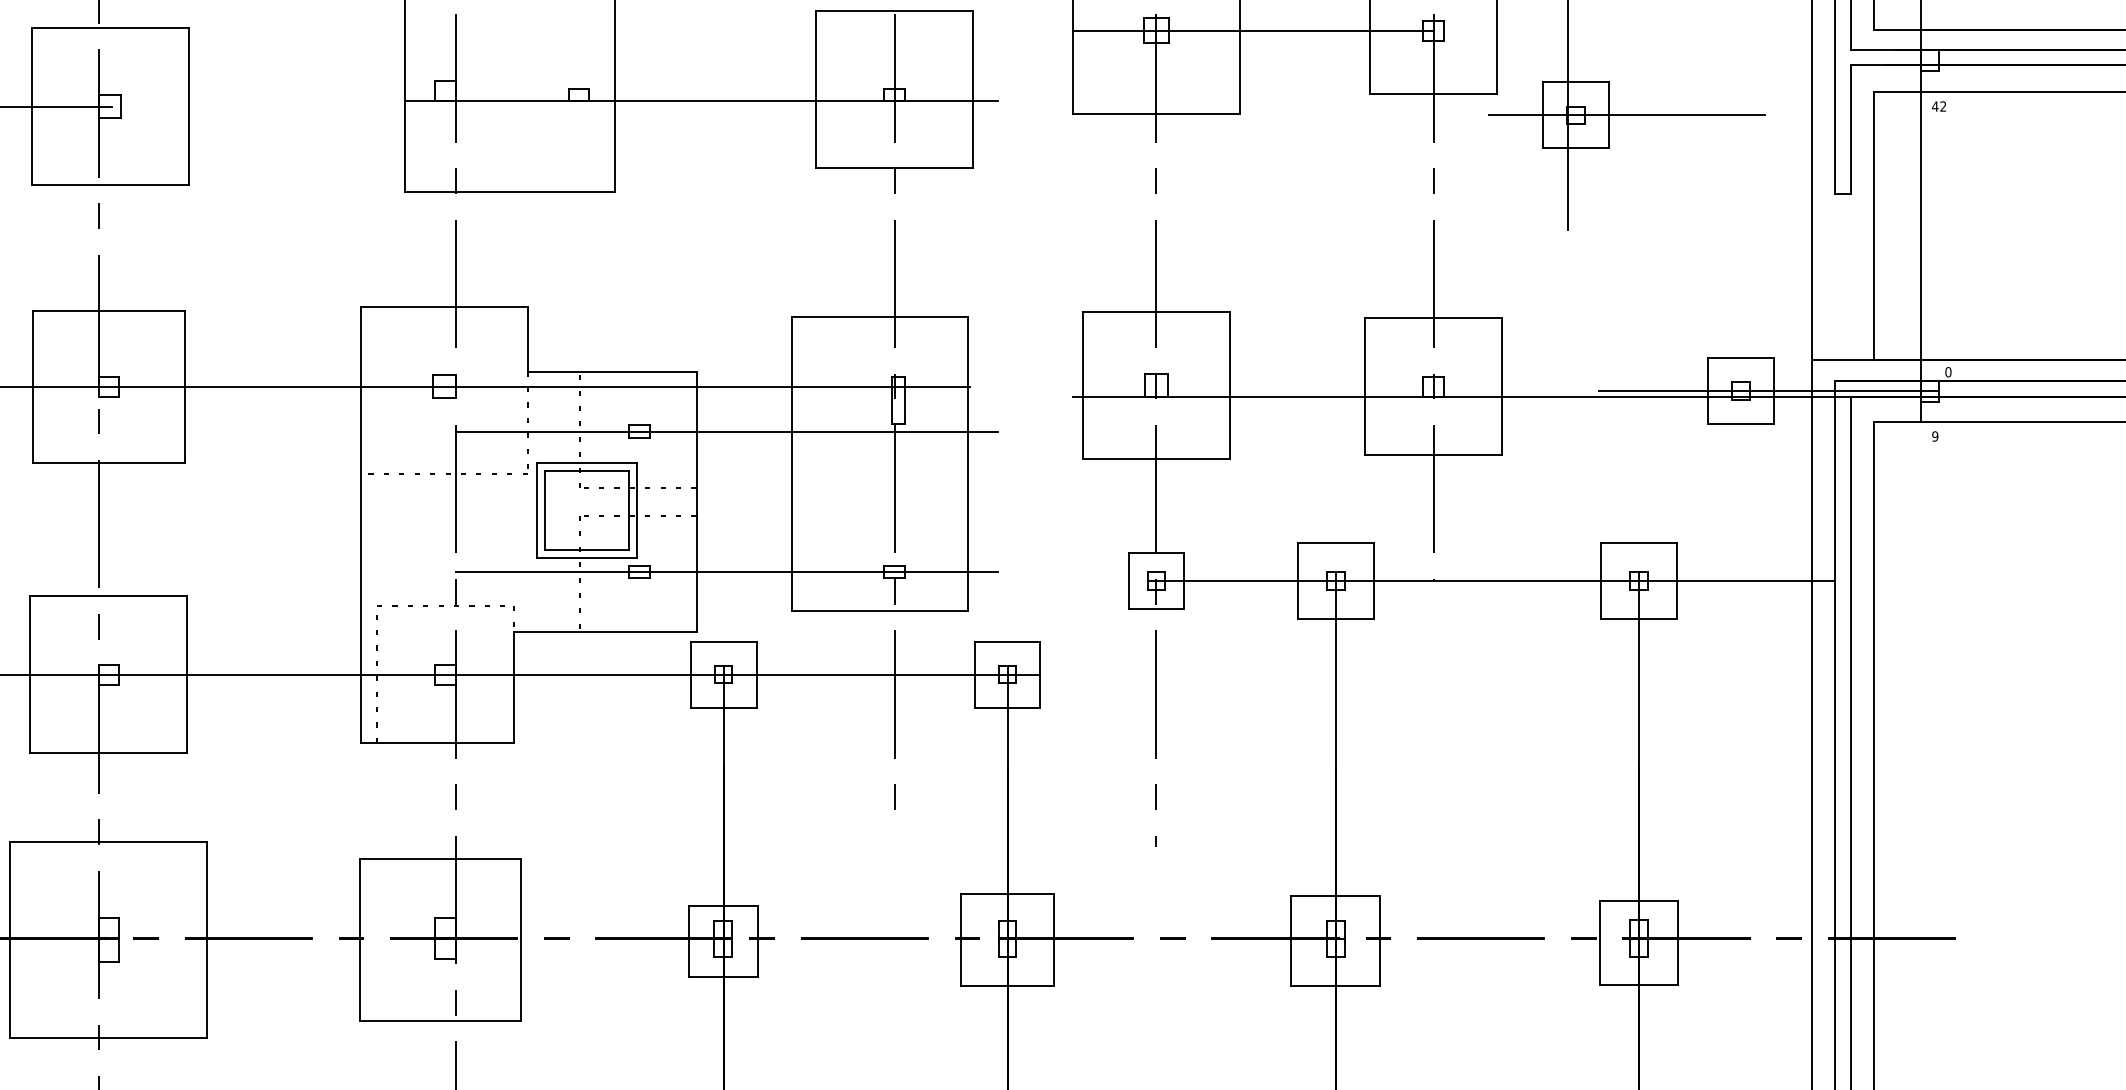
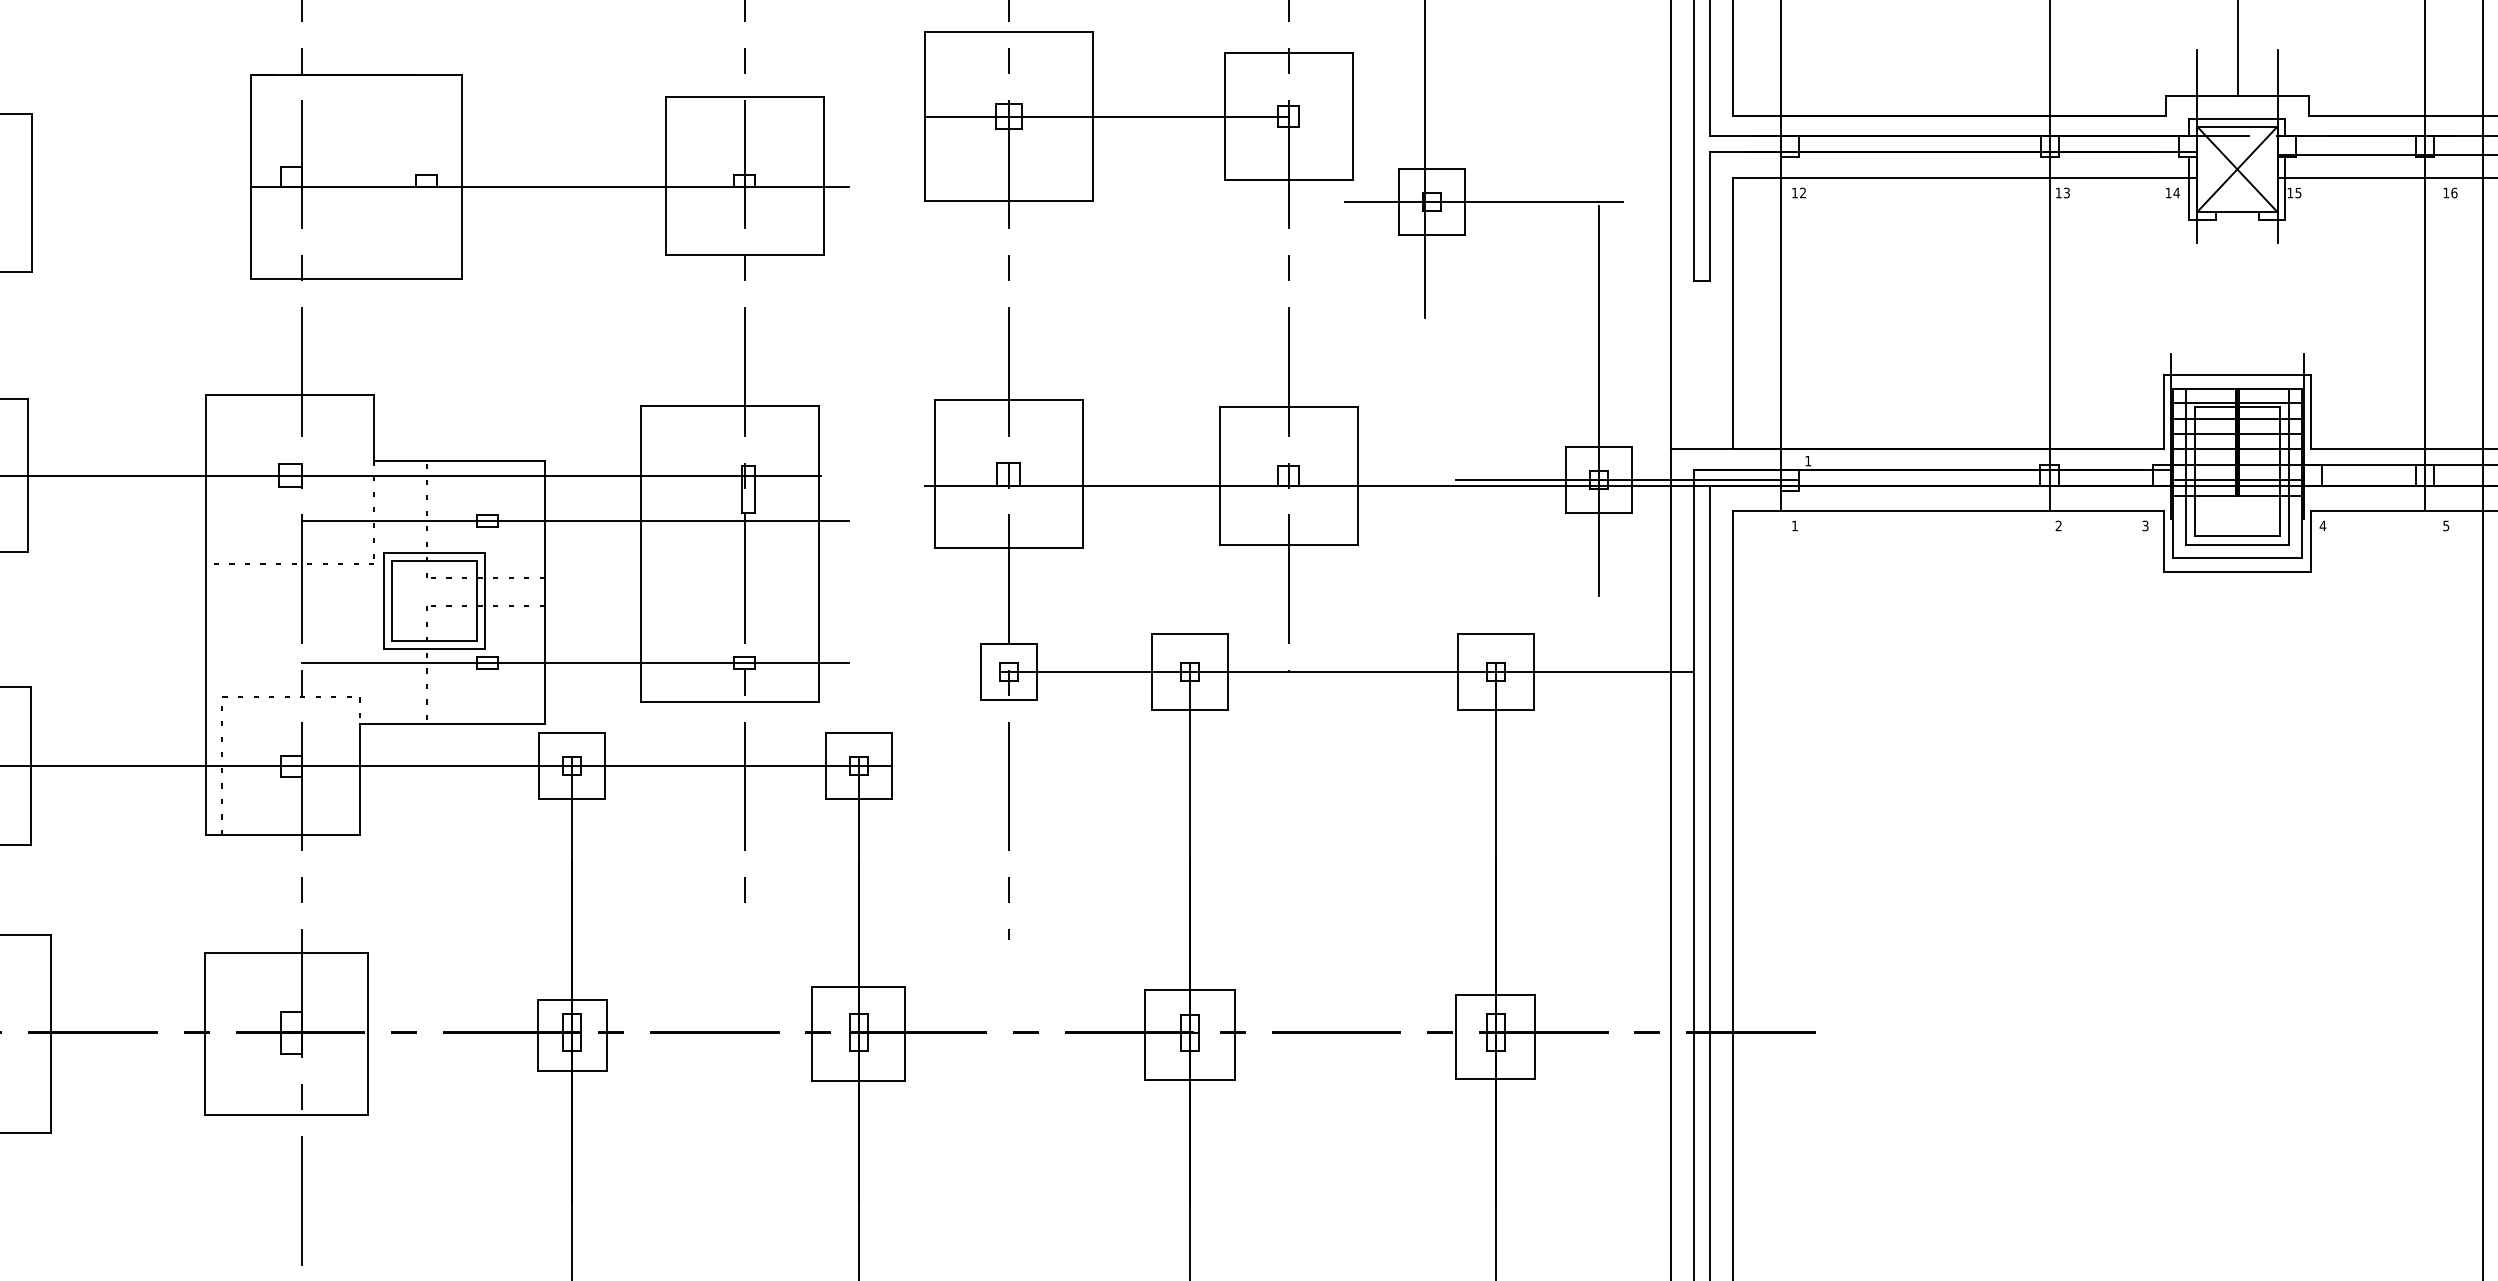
text: (1934, 106) -> (1794, 192), 42 -> 12
line: (1740, 312) -> (1598, 400), added
text: (1948, 371) -> (1808, 460), 0 -> 1
text: (1934, 436) -> (1794, 525), 9 -> 1

